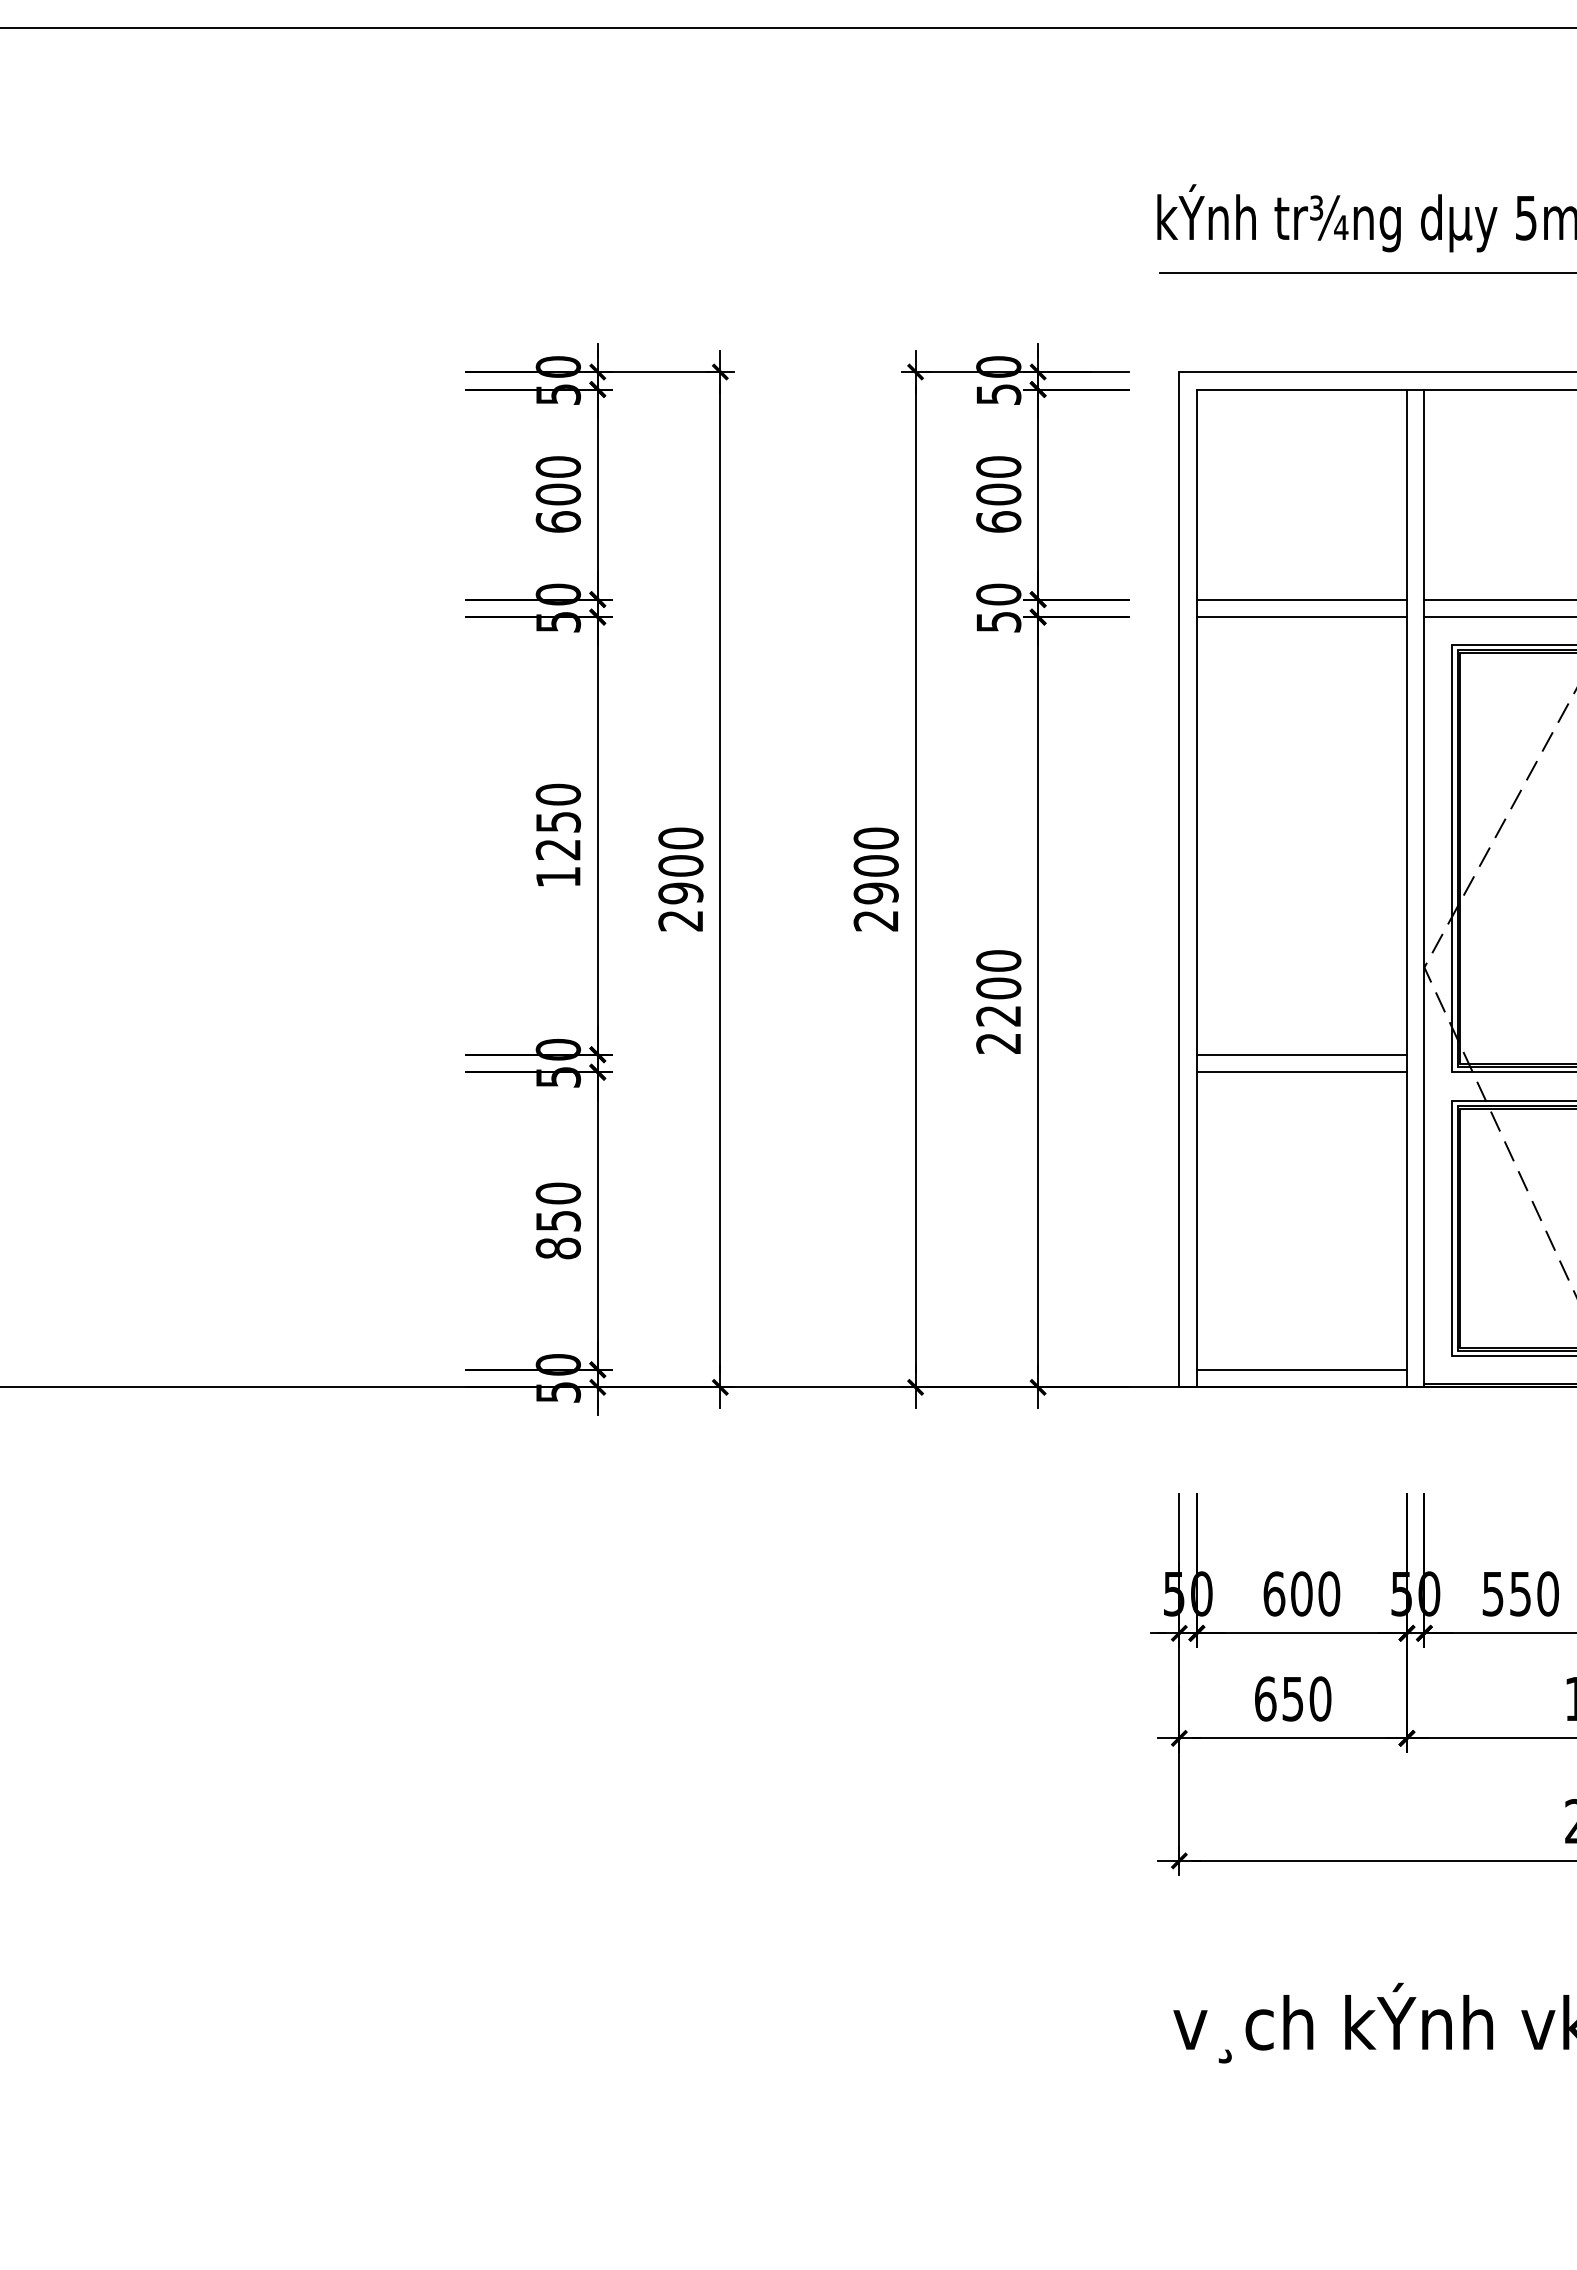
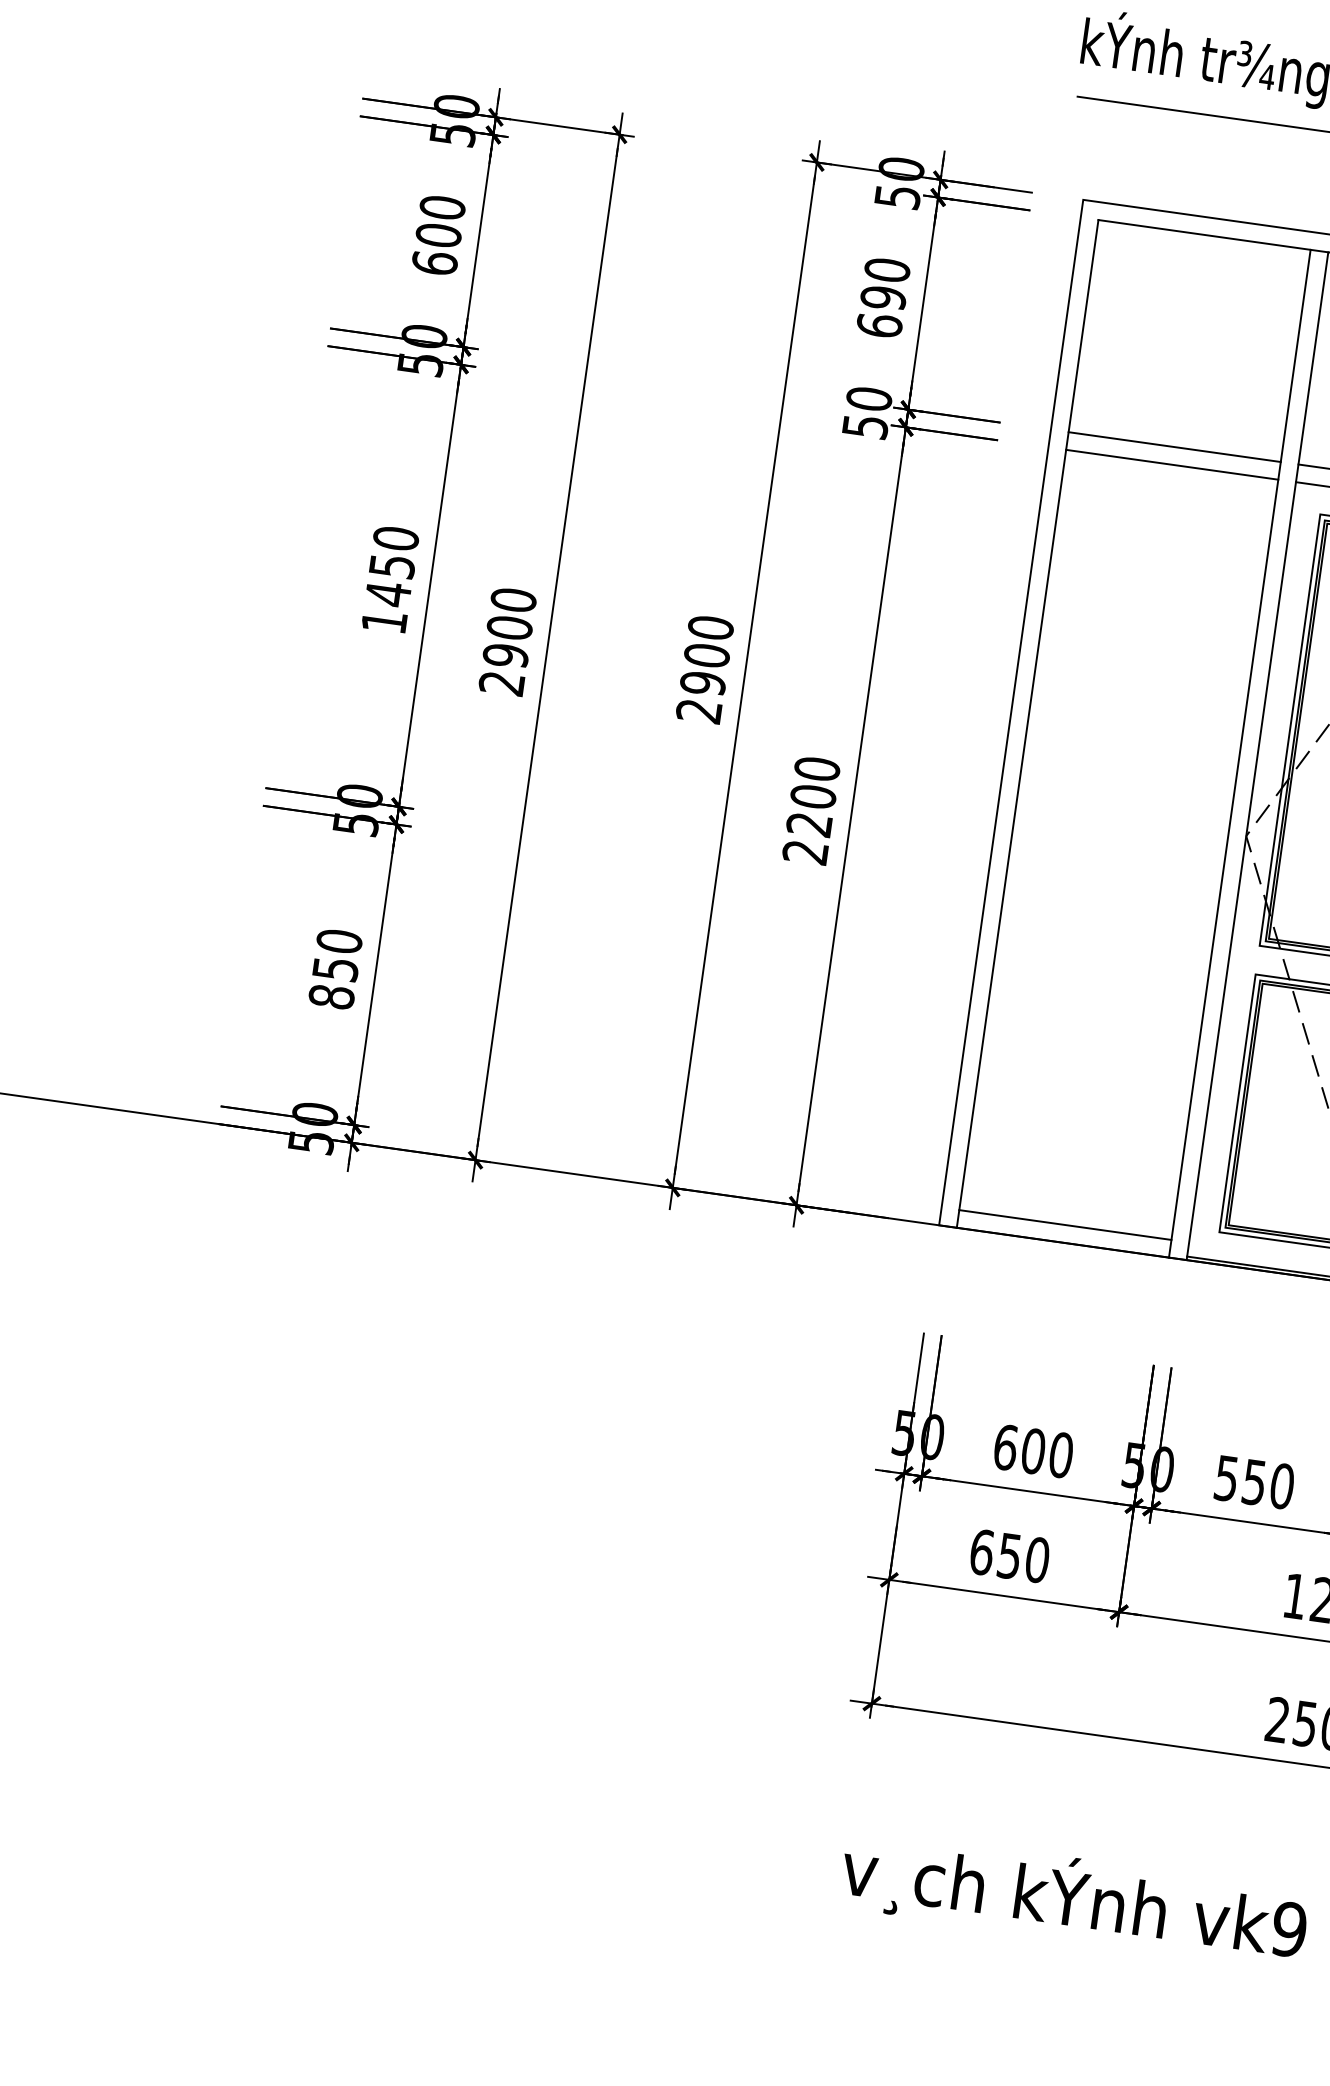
text: (998, 494) -> (883, 297), 600 -> 690
text: (557, 849) -> (387, 593), 1250 -> 1450
line: (1301, 1054) -> (1109, 906), removed
line: (1301, 1072) -> (1107, 924), removed

